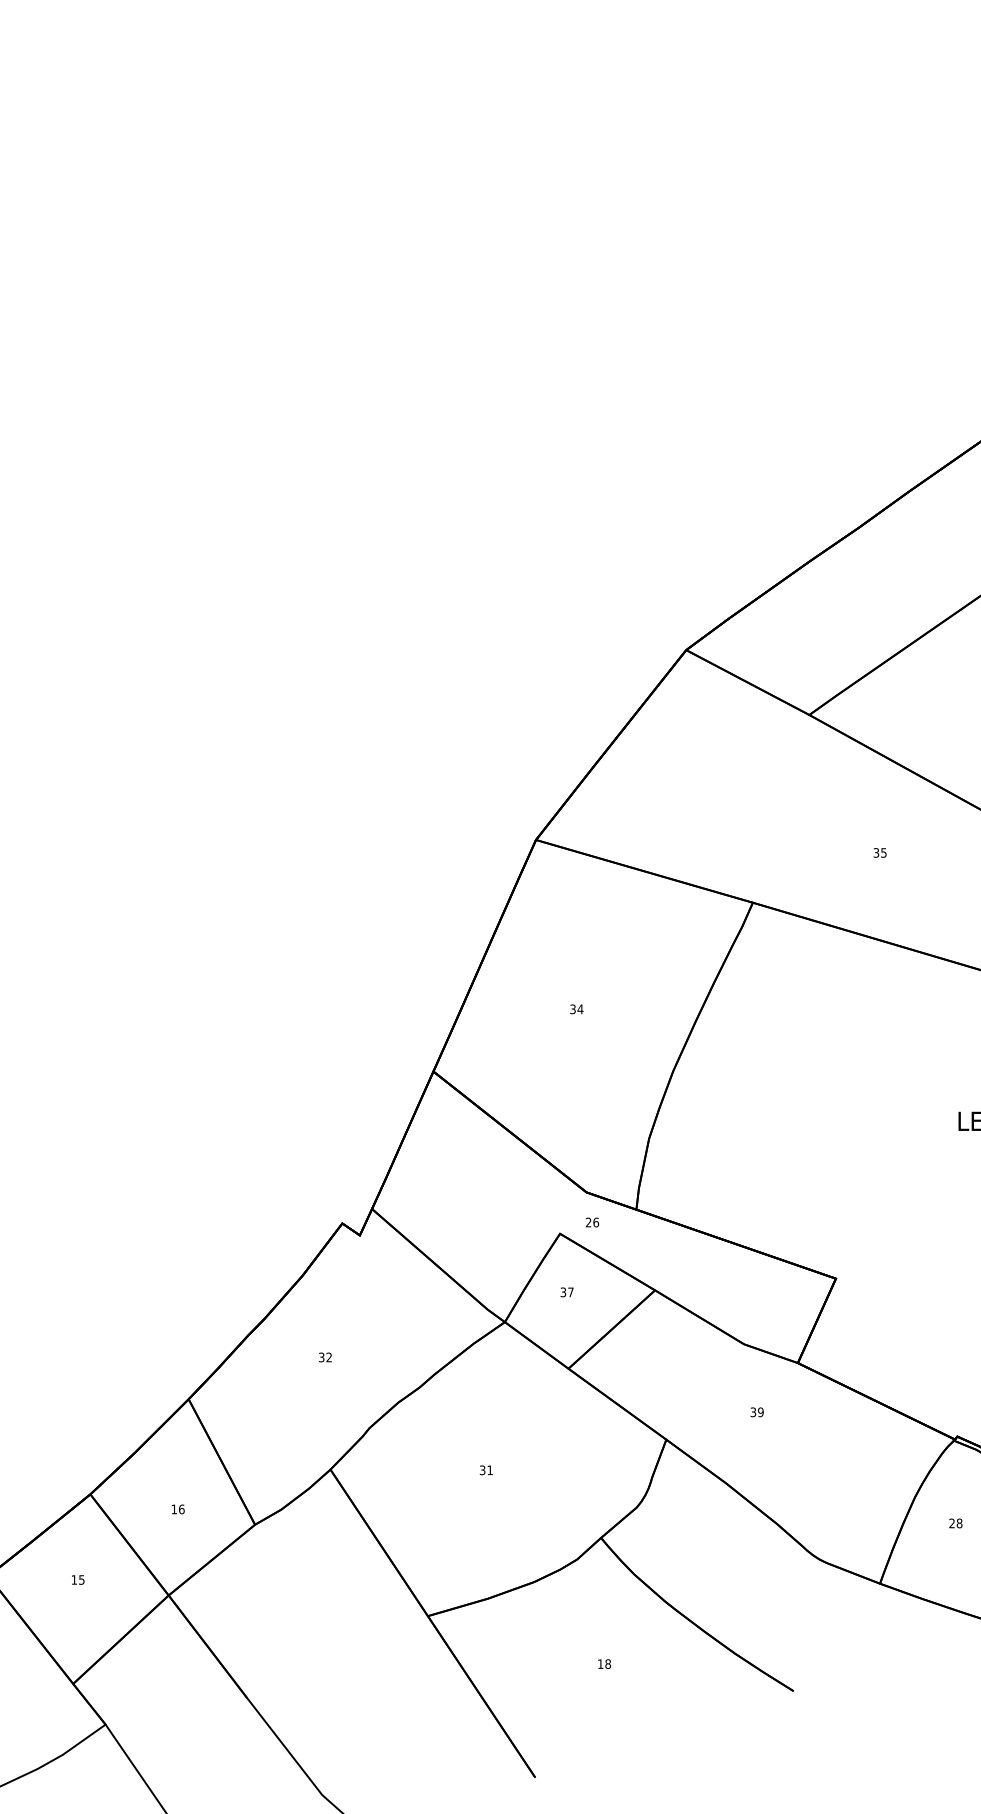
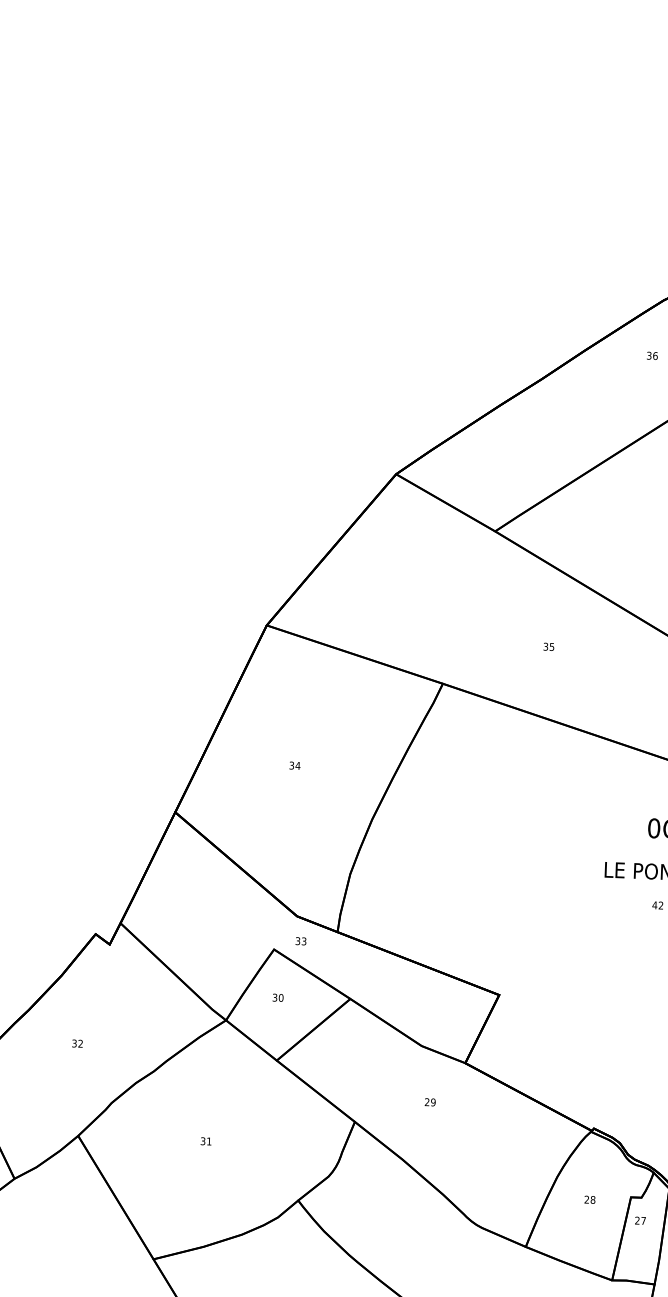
text: (592, 1222) -> (301, 941), 26 -> 33
text: (570, 1292) -> (280, 998), 37 -> 30
text: (753, 1412) -> (427, 1102), 39 -> 29

